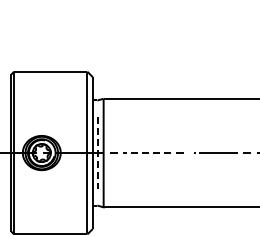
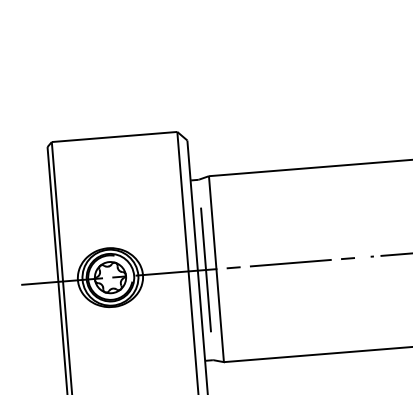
line: (97, 153) -> (205, 270), dashed -> solid
line: (147, 153) -> (291, 263), dashed -> solid

